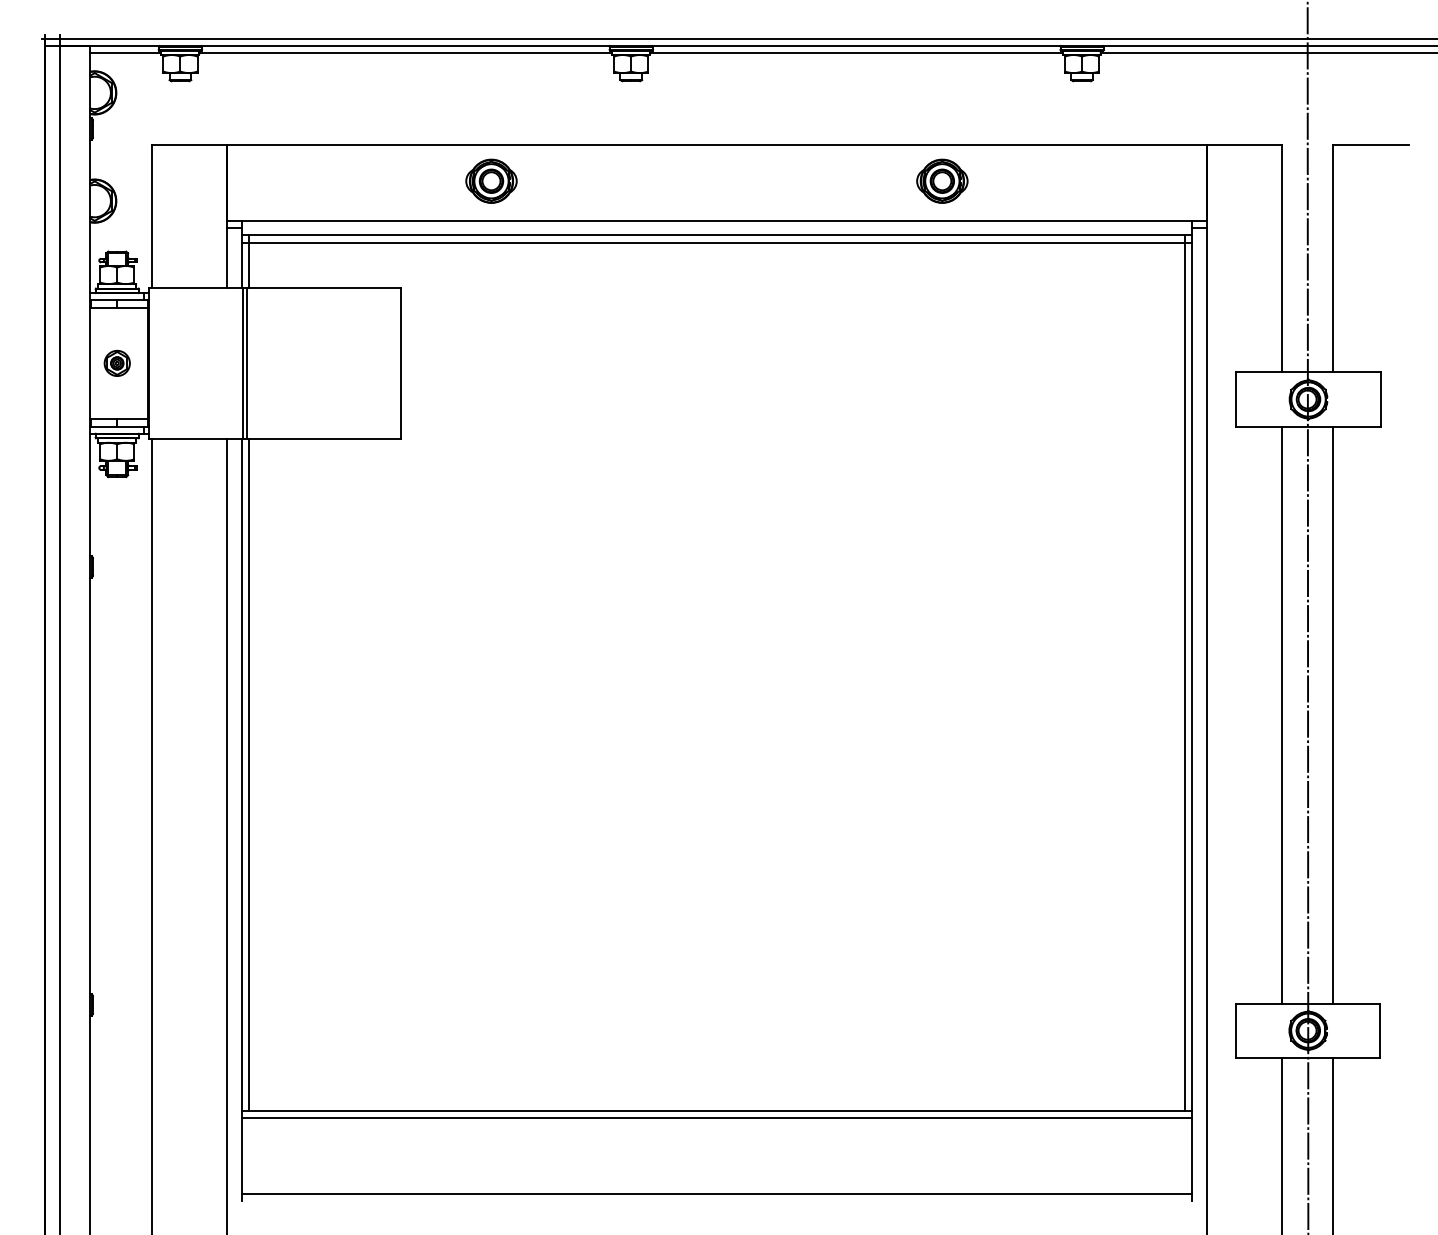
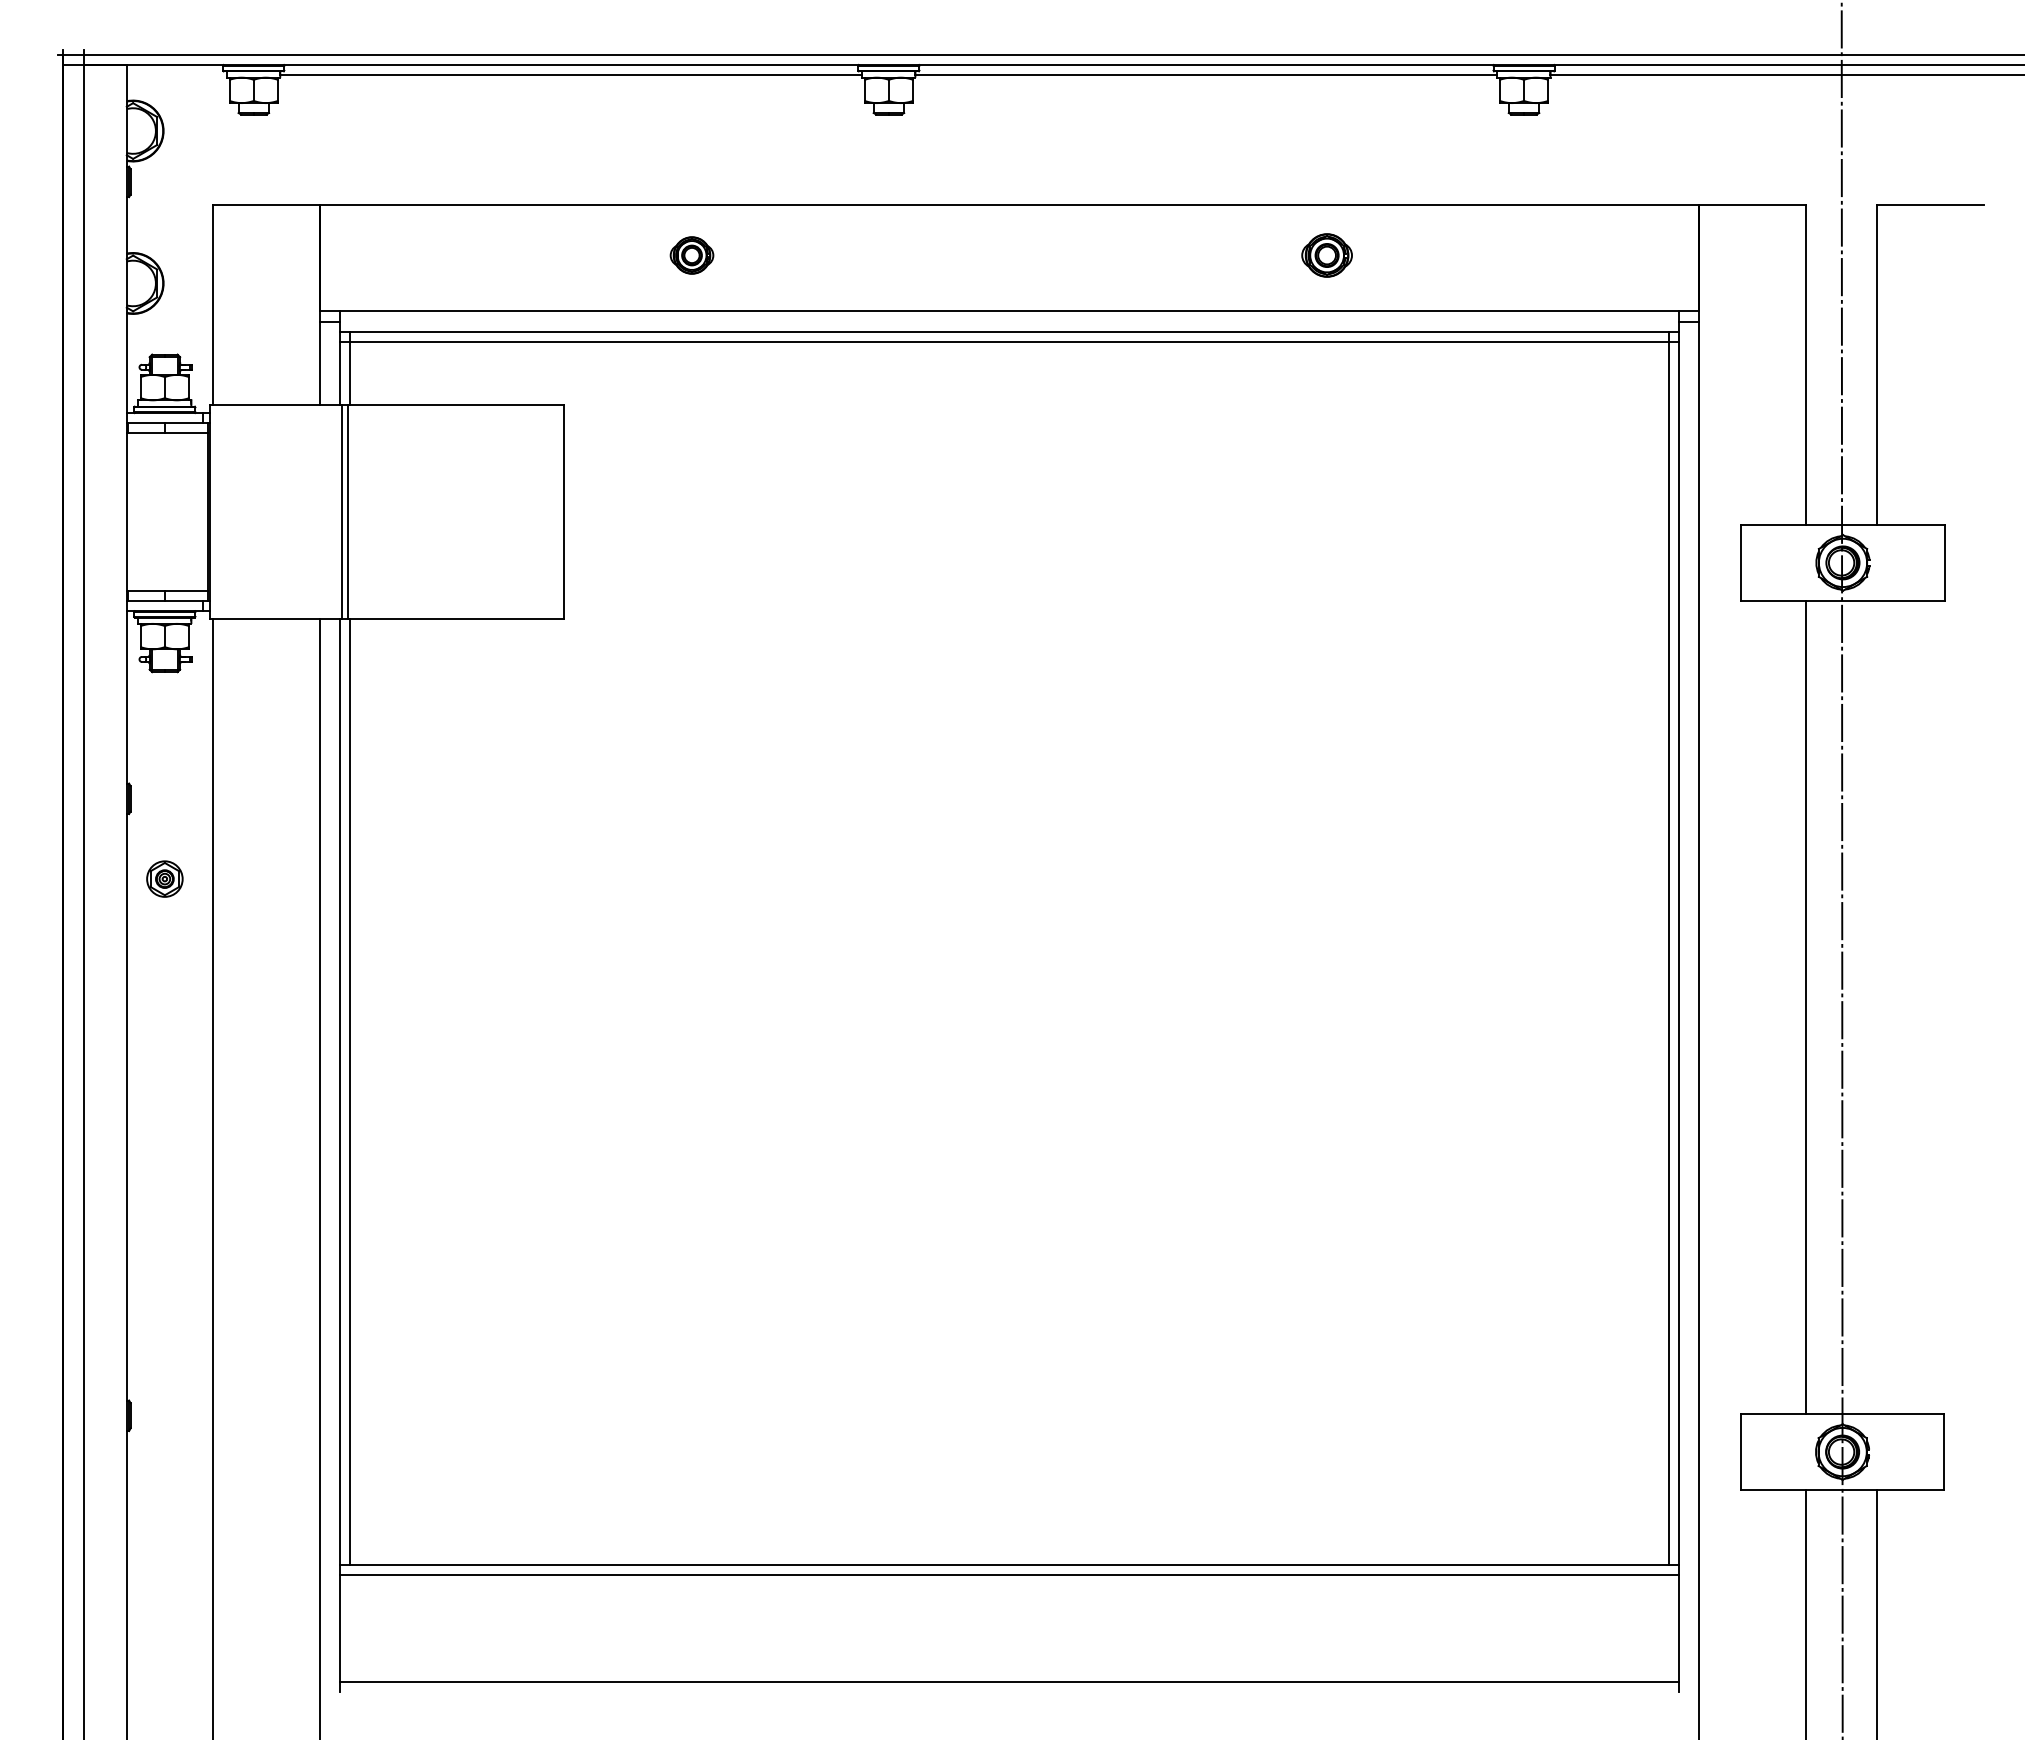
line: (125, 53) -> (176, 75), removed
part: (491, 181) -> (691, 255), size x0.6
part: (941, 181) -> (1326, 255), size x0.7
part: (117, 363) -> (164, 878), moved
line: (1333, 715) -> (1877, 1007), removed

